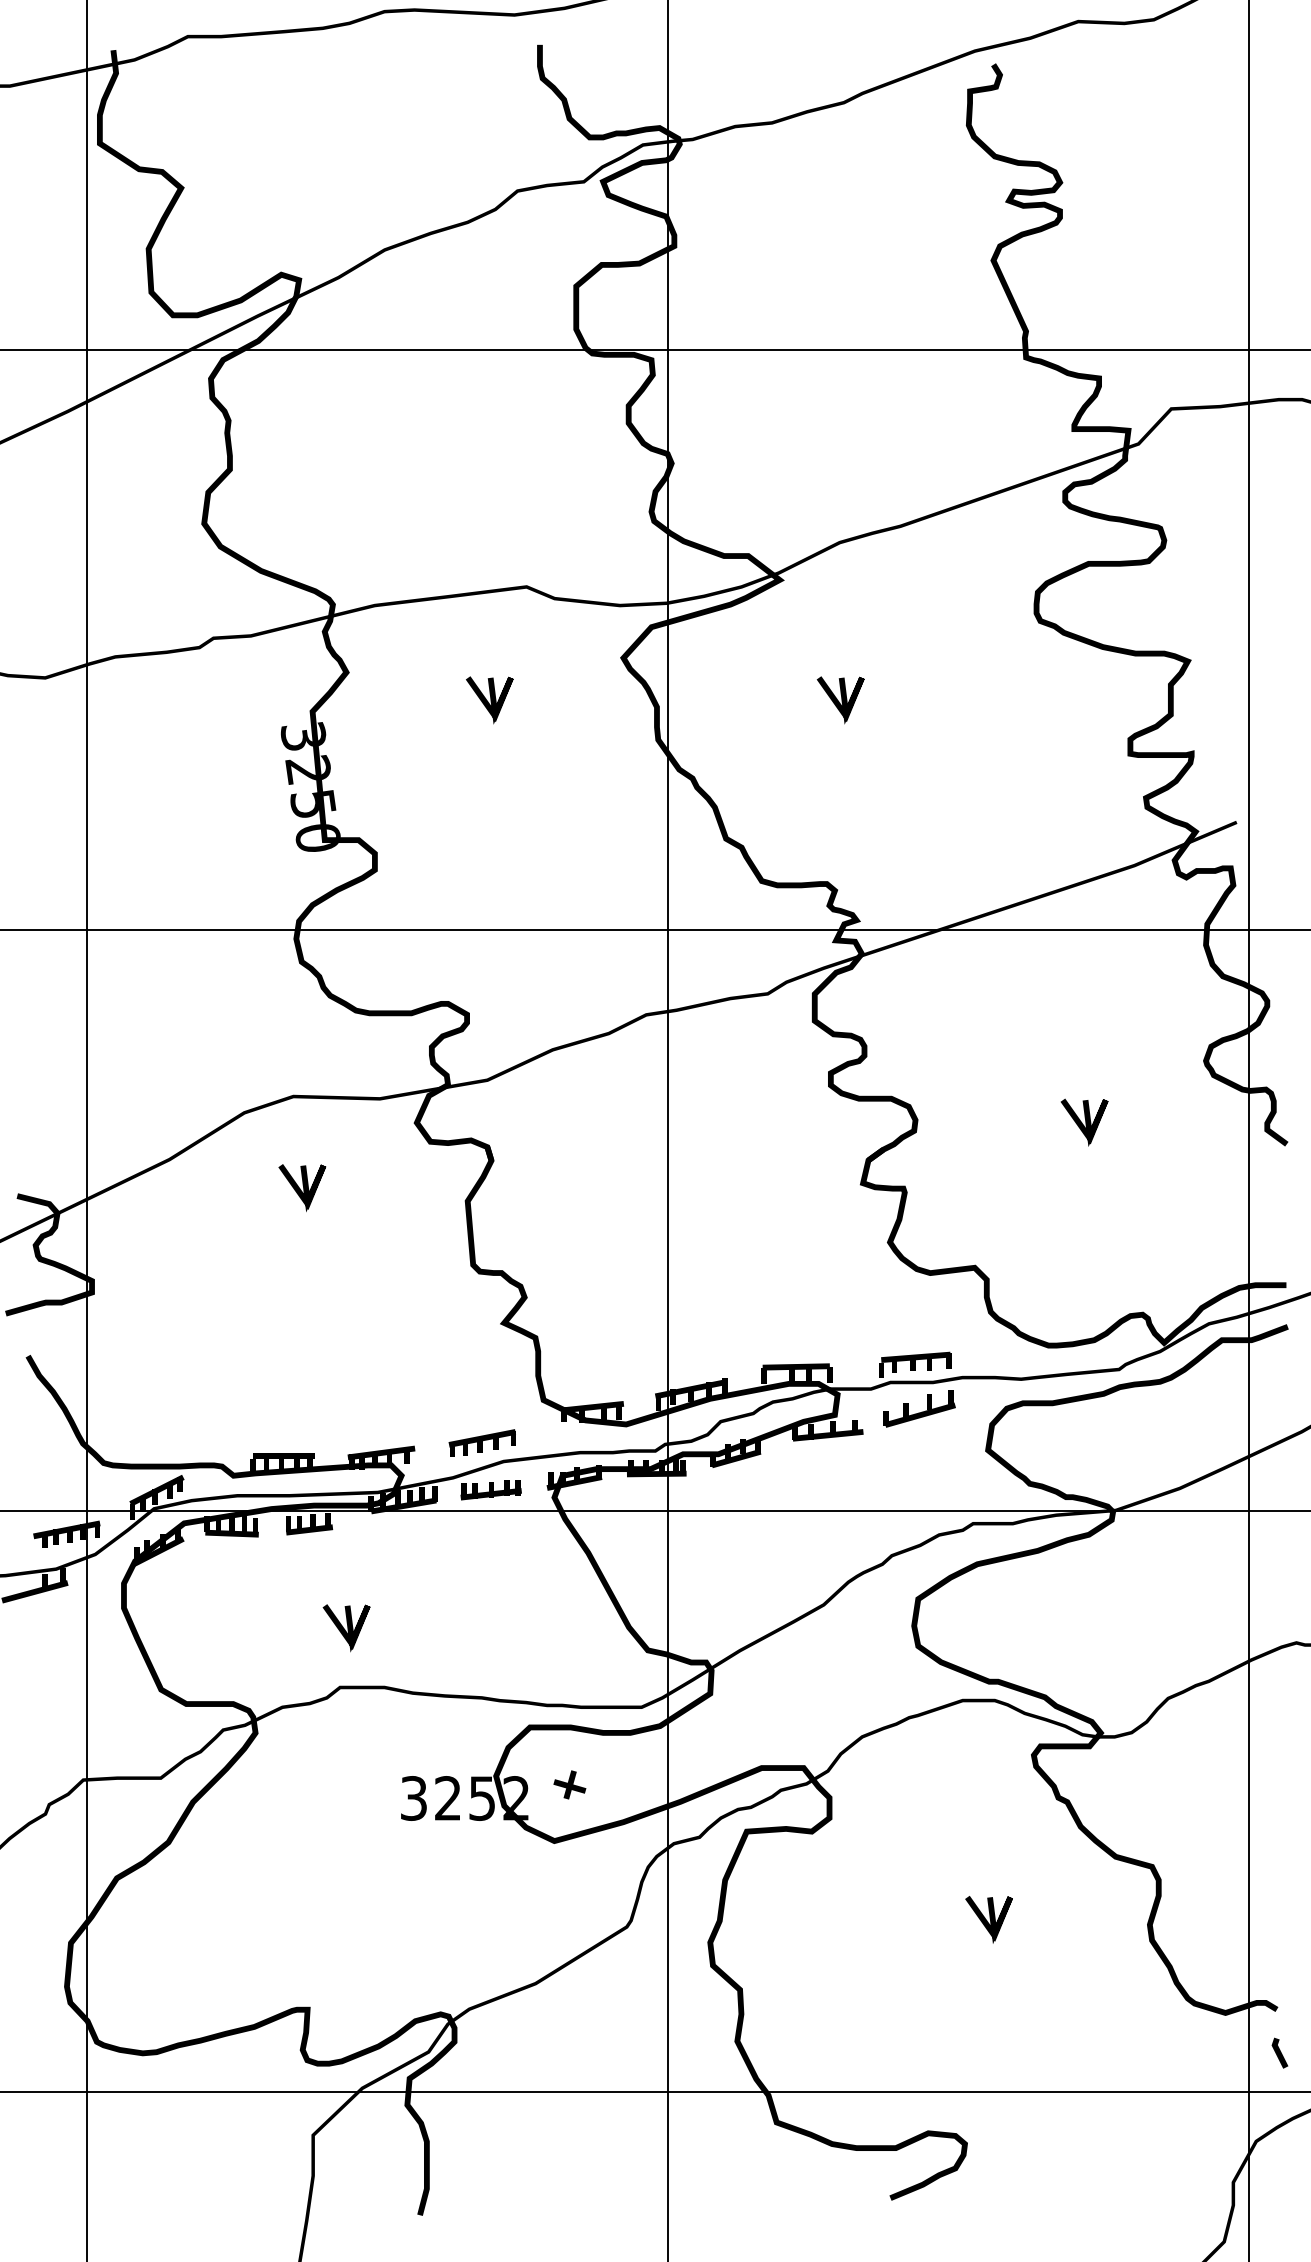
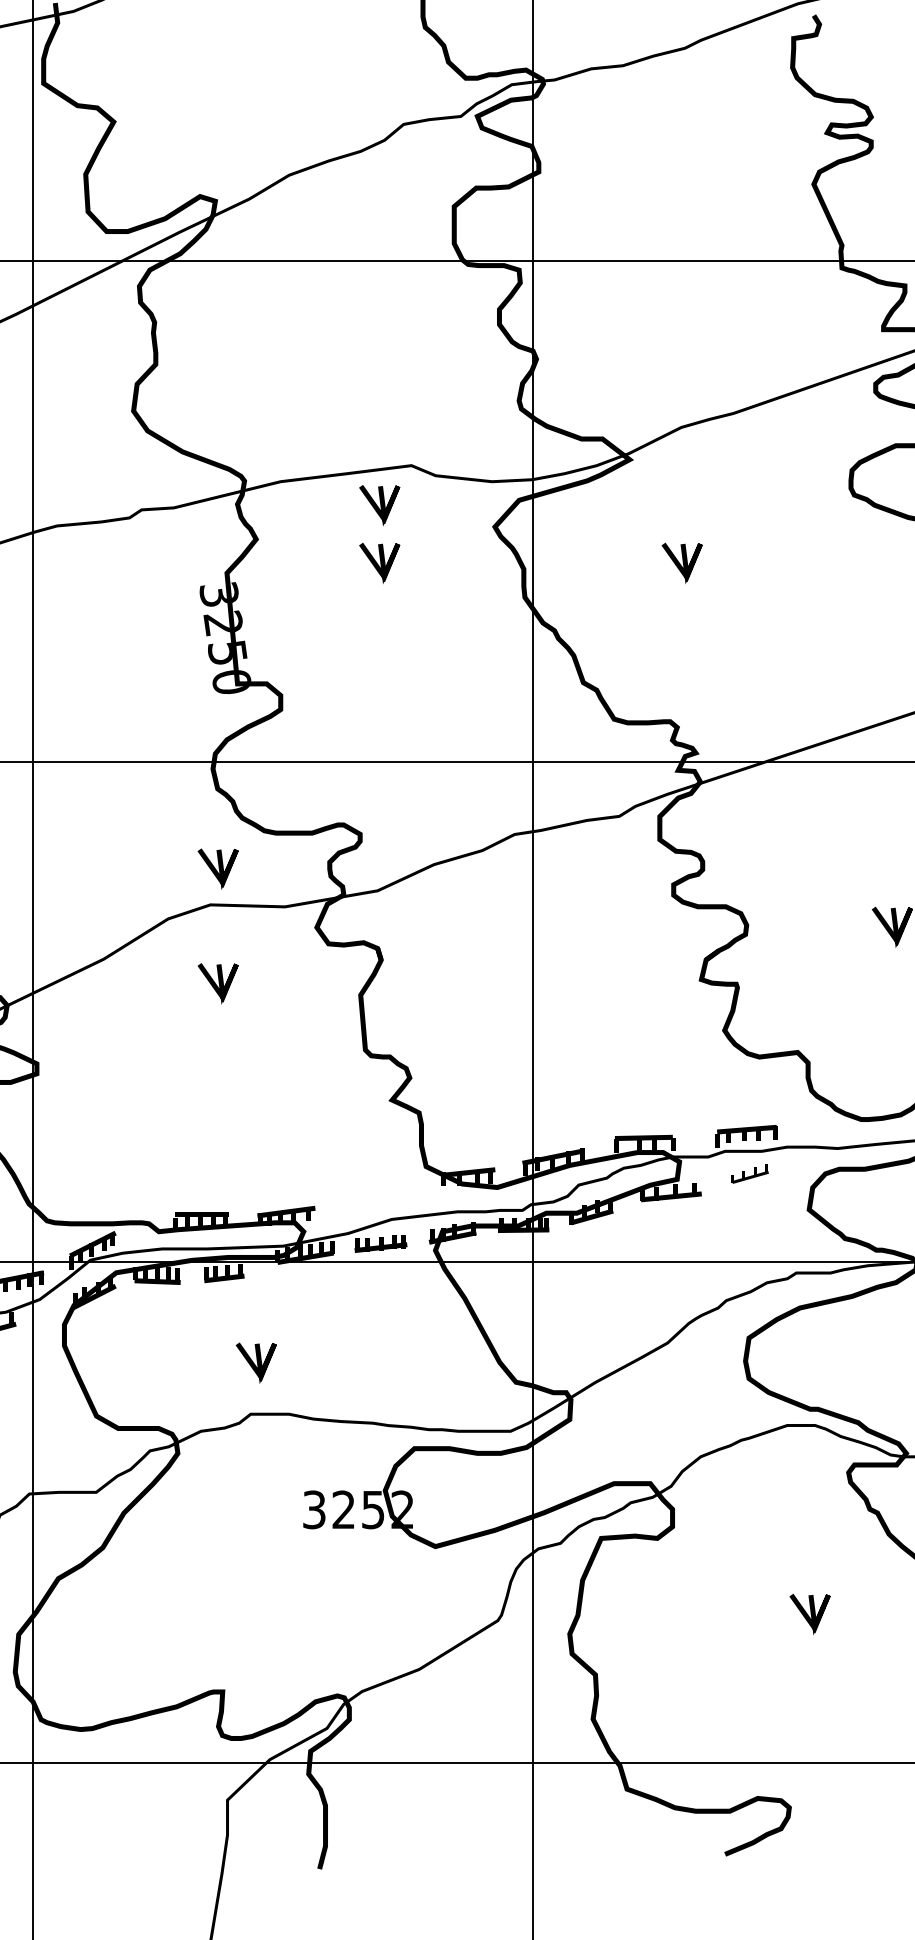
line: (490, 633) -> (380, 505), added
line: (303, 1054) -> (219, 868), added
part: (919, 1408) -> (750, 1173), size x0.6
part: (481, 1442) -> (372, 1203), removed
part: (569, 1784) -> (448, 1497), removed

